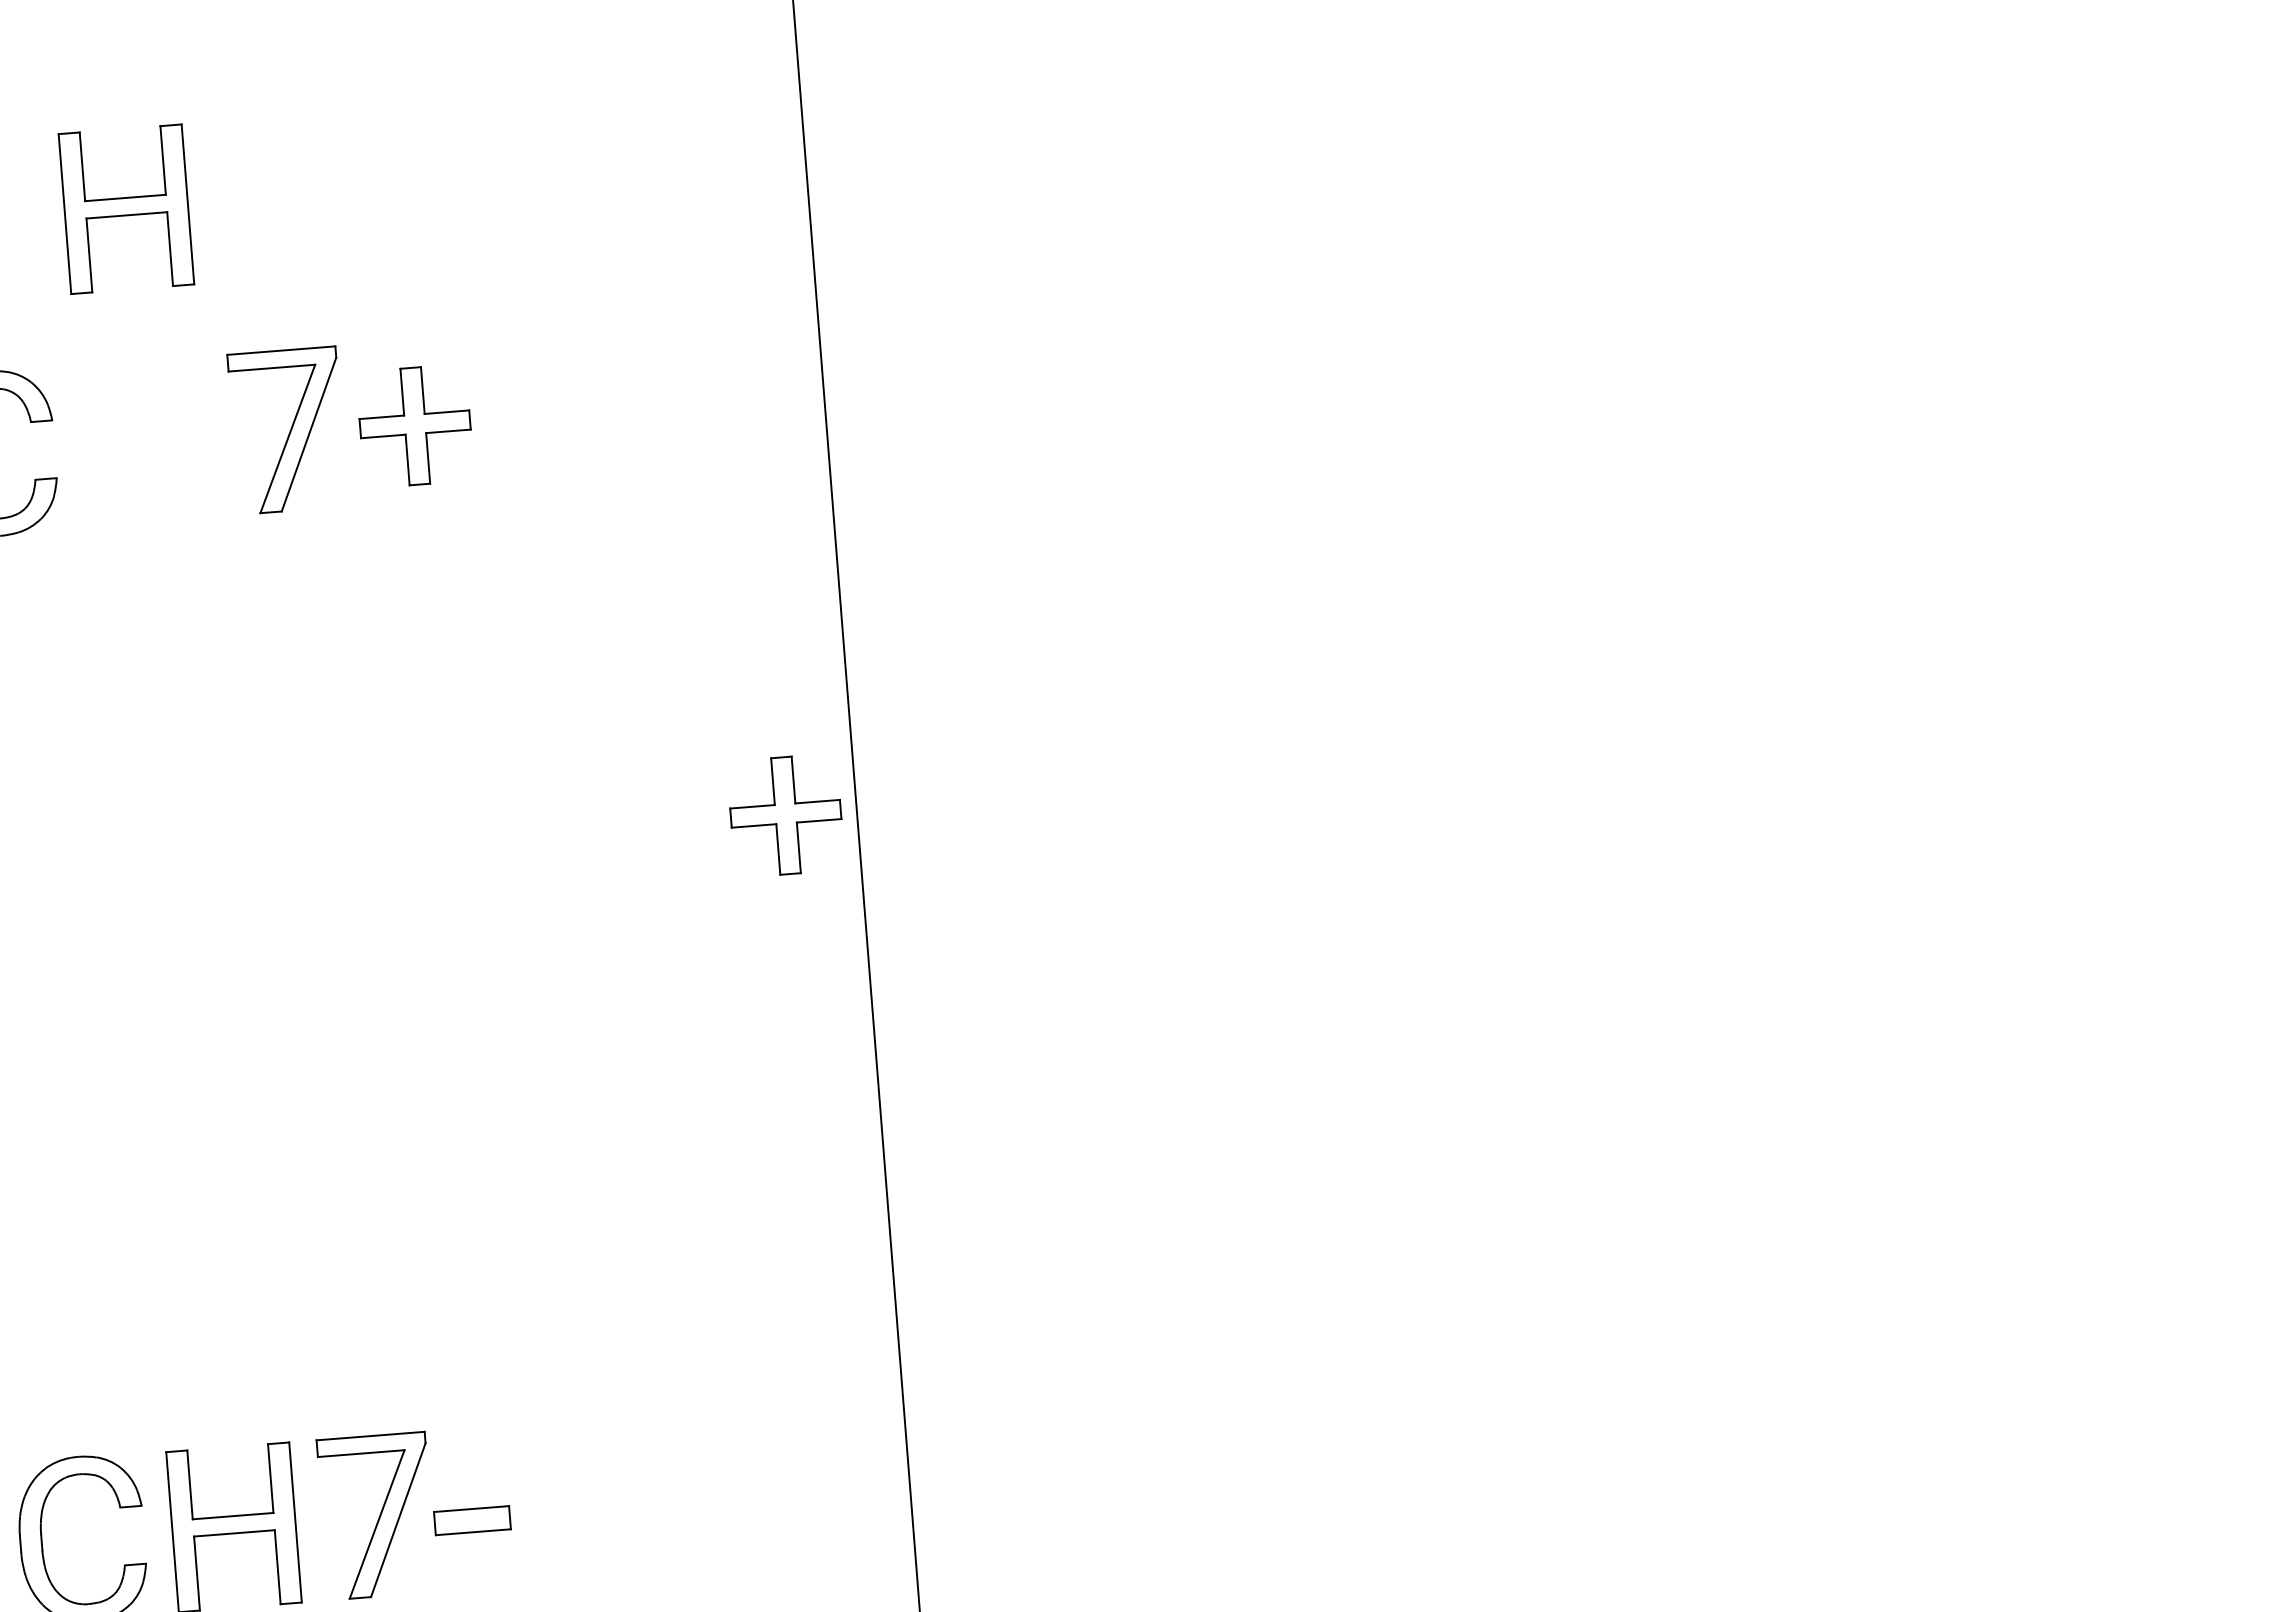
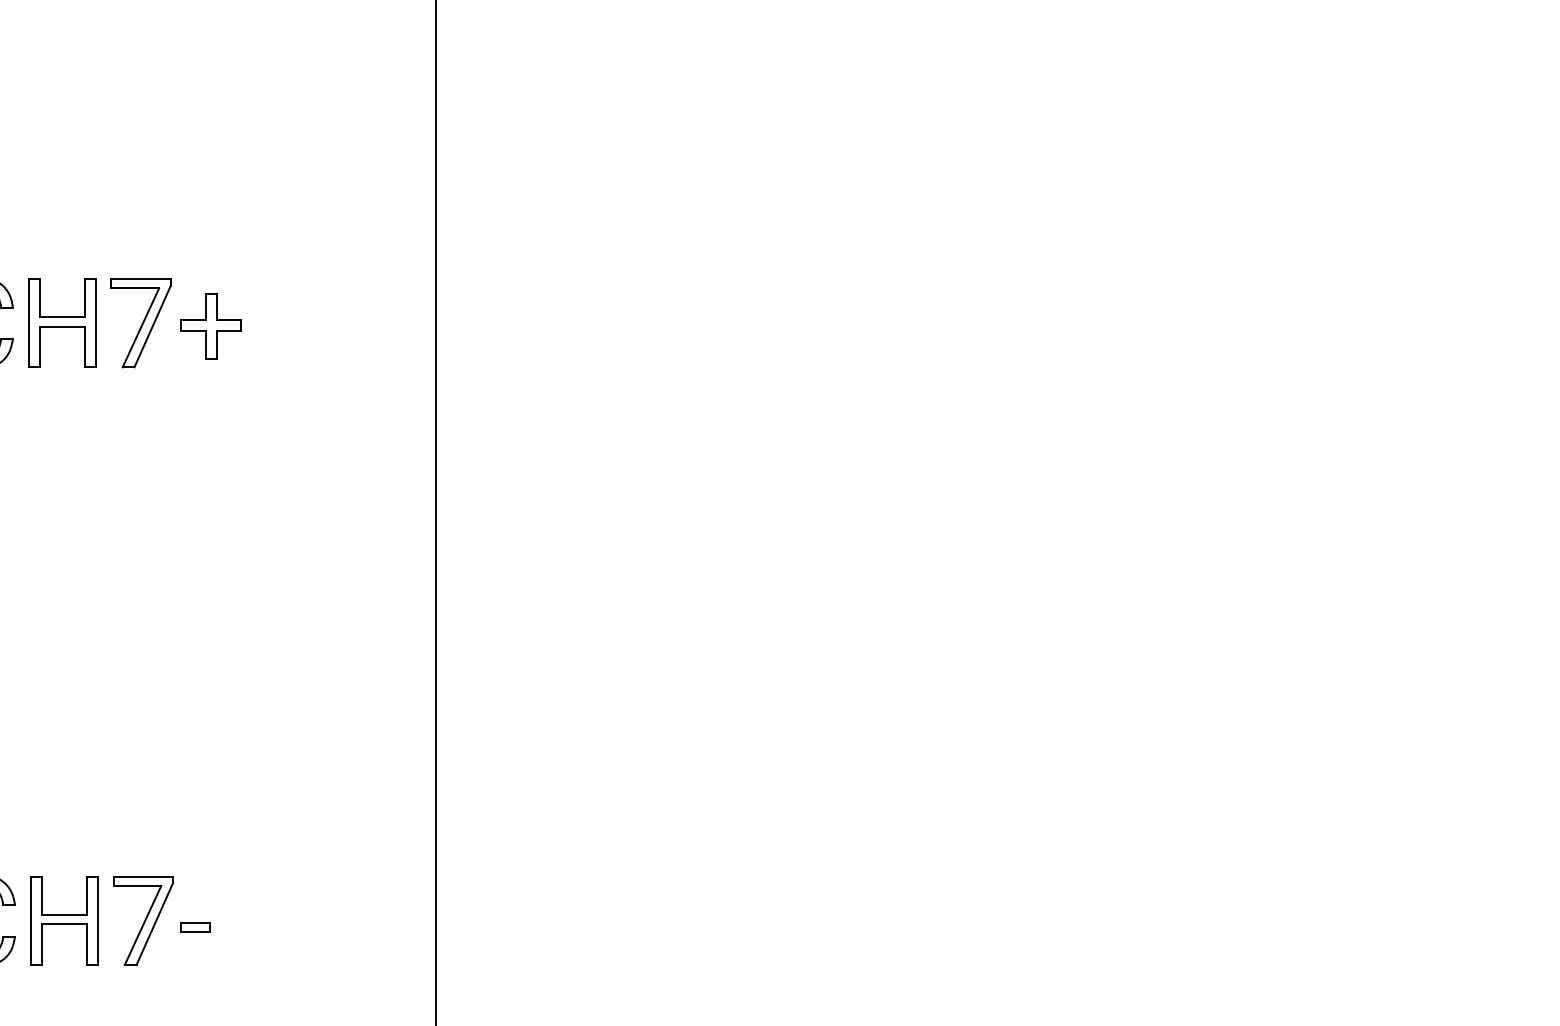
part: (126, 207) -> (62, 322), moved
part: (784, 815) -> (396, 555), removed
part: (472, 1520) -> (195, 927), size x0.71

